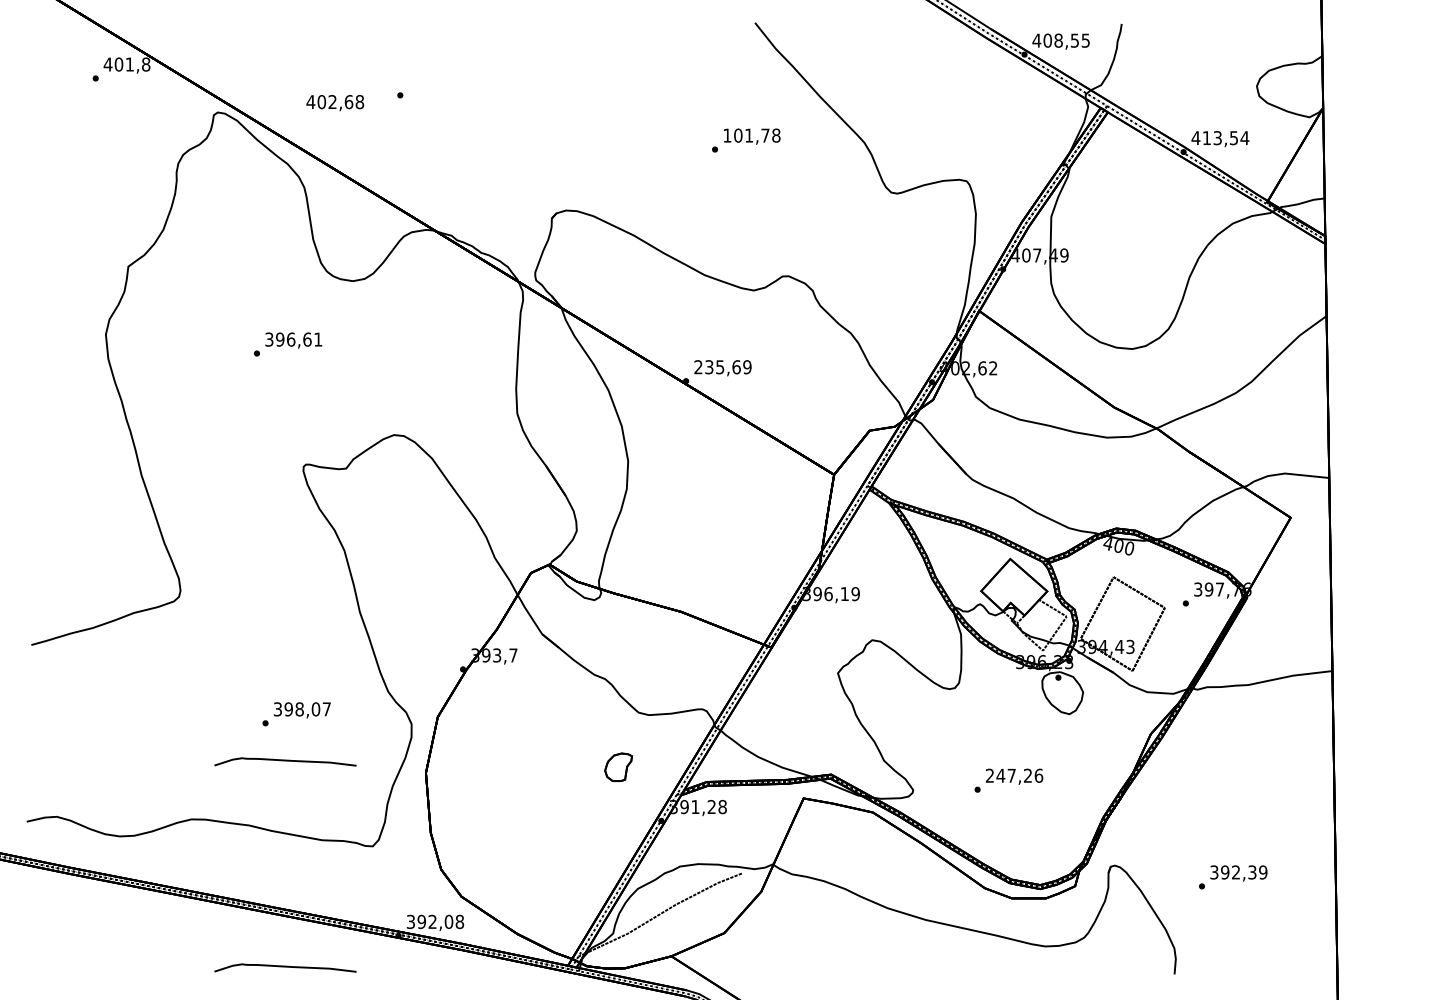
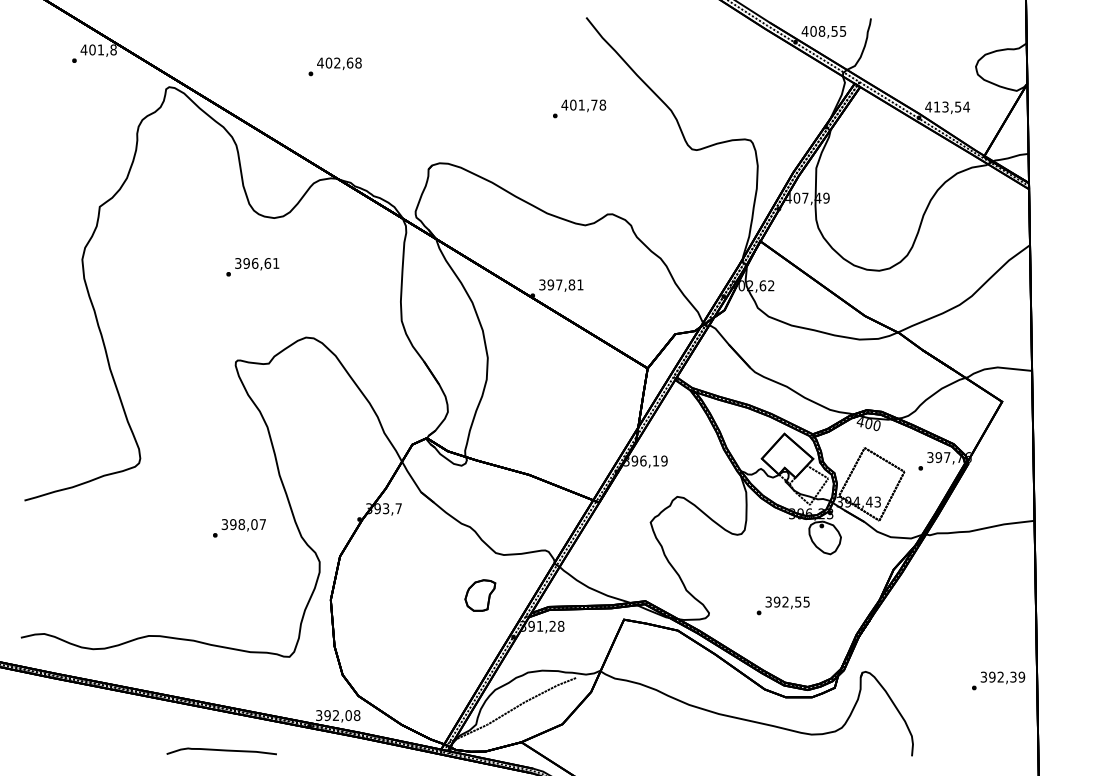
text: (335, 102) -> (339, 63), moved
text: (726, 134) -> (564, 104), 101,78 -> 401,78
text: (287, 344) -> (252, 267), moved
text: (723, 366) -> (561, 284), 235,69 -> 397,81
text: (296, 714) -> (239, 528), moved
curve: (285, 762) -> (221, 591), removed
part: (618, 767) -> (480, 595), size x1.43
text: (1014, 775) -> (787, 601), 247,26 -> 392,55
text: (1233, 876) -> (998, 680), moved

